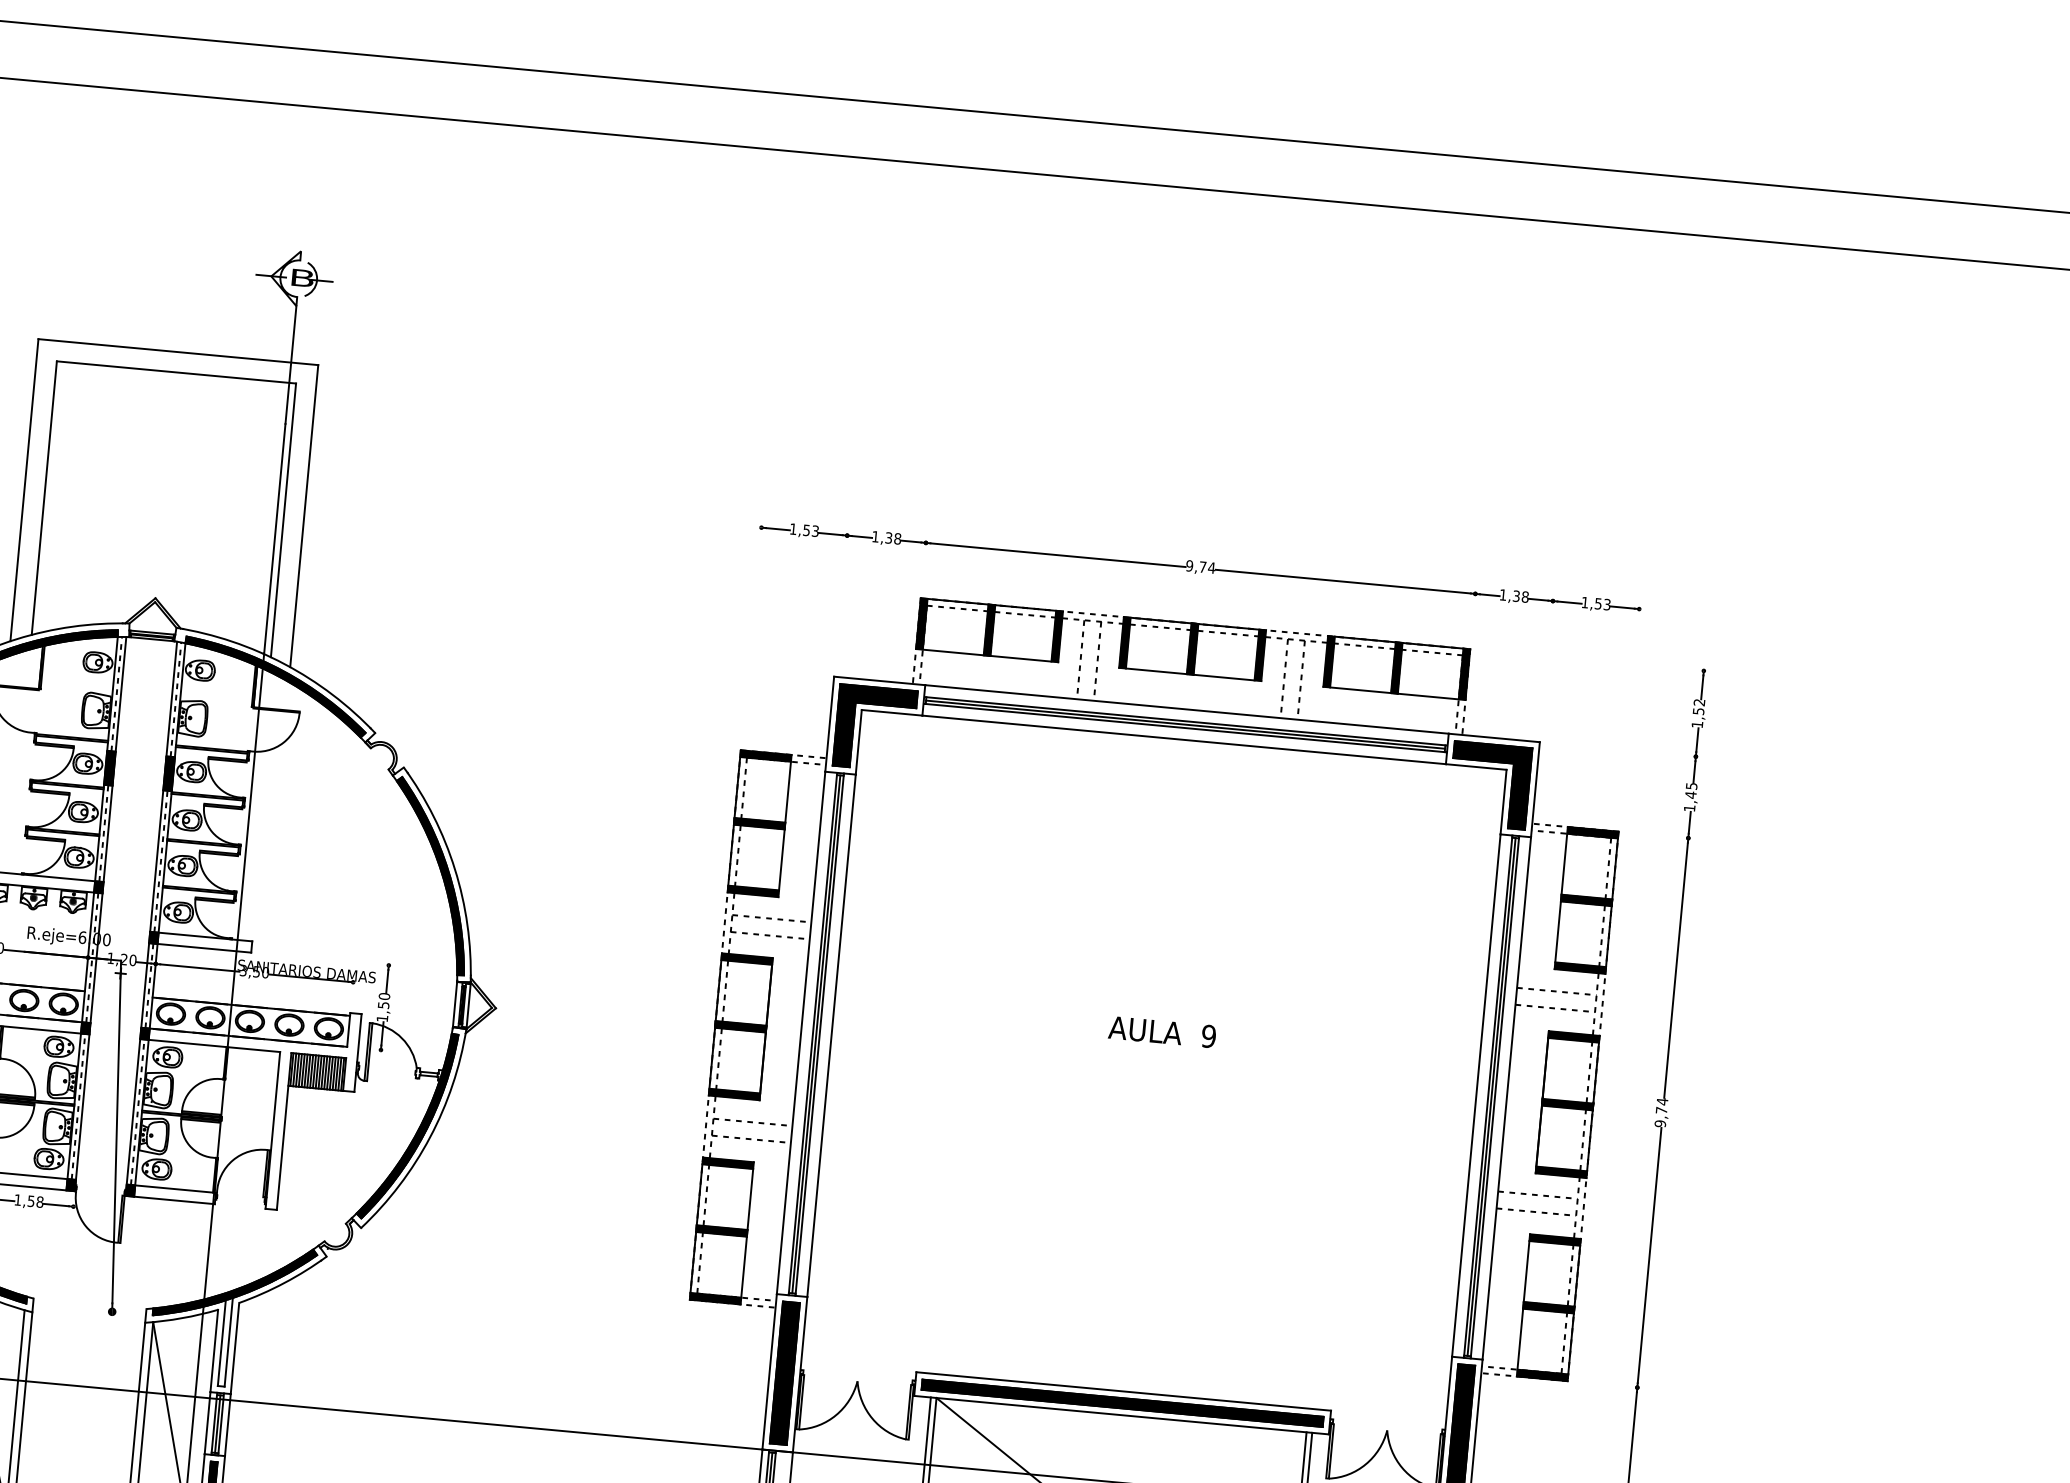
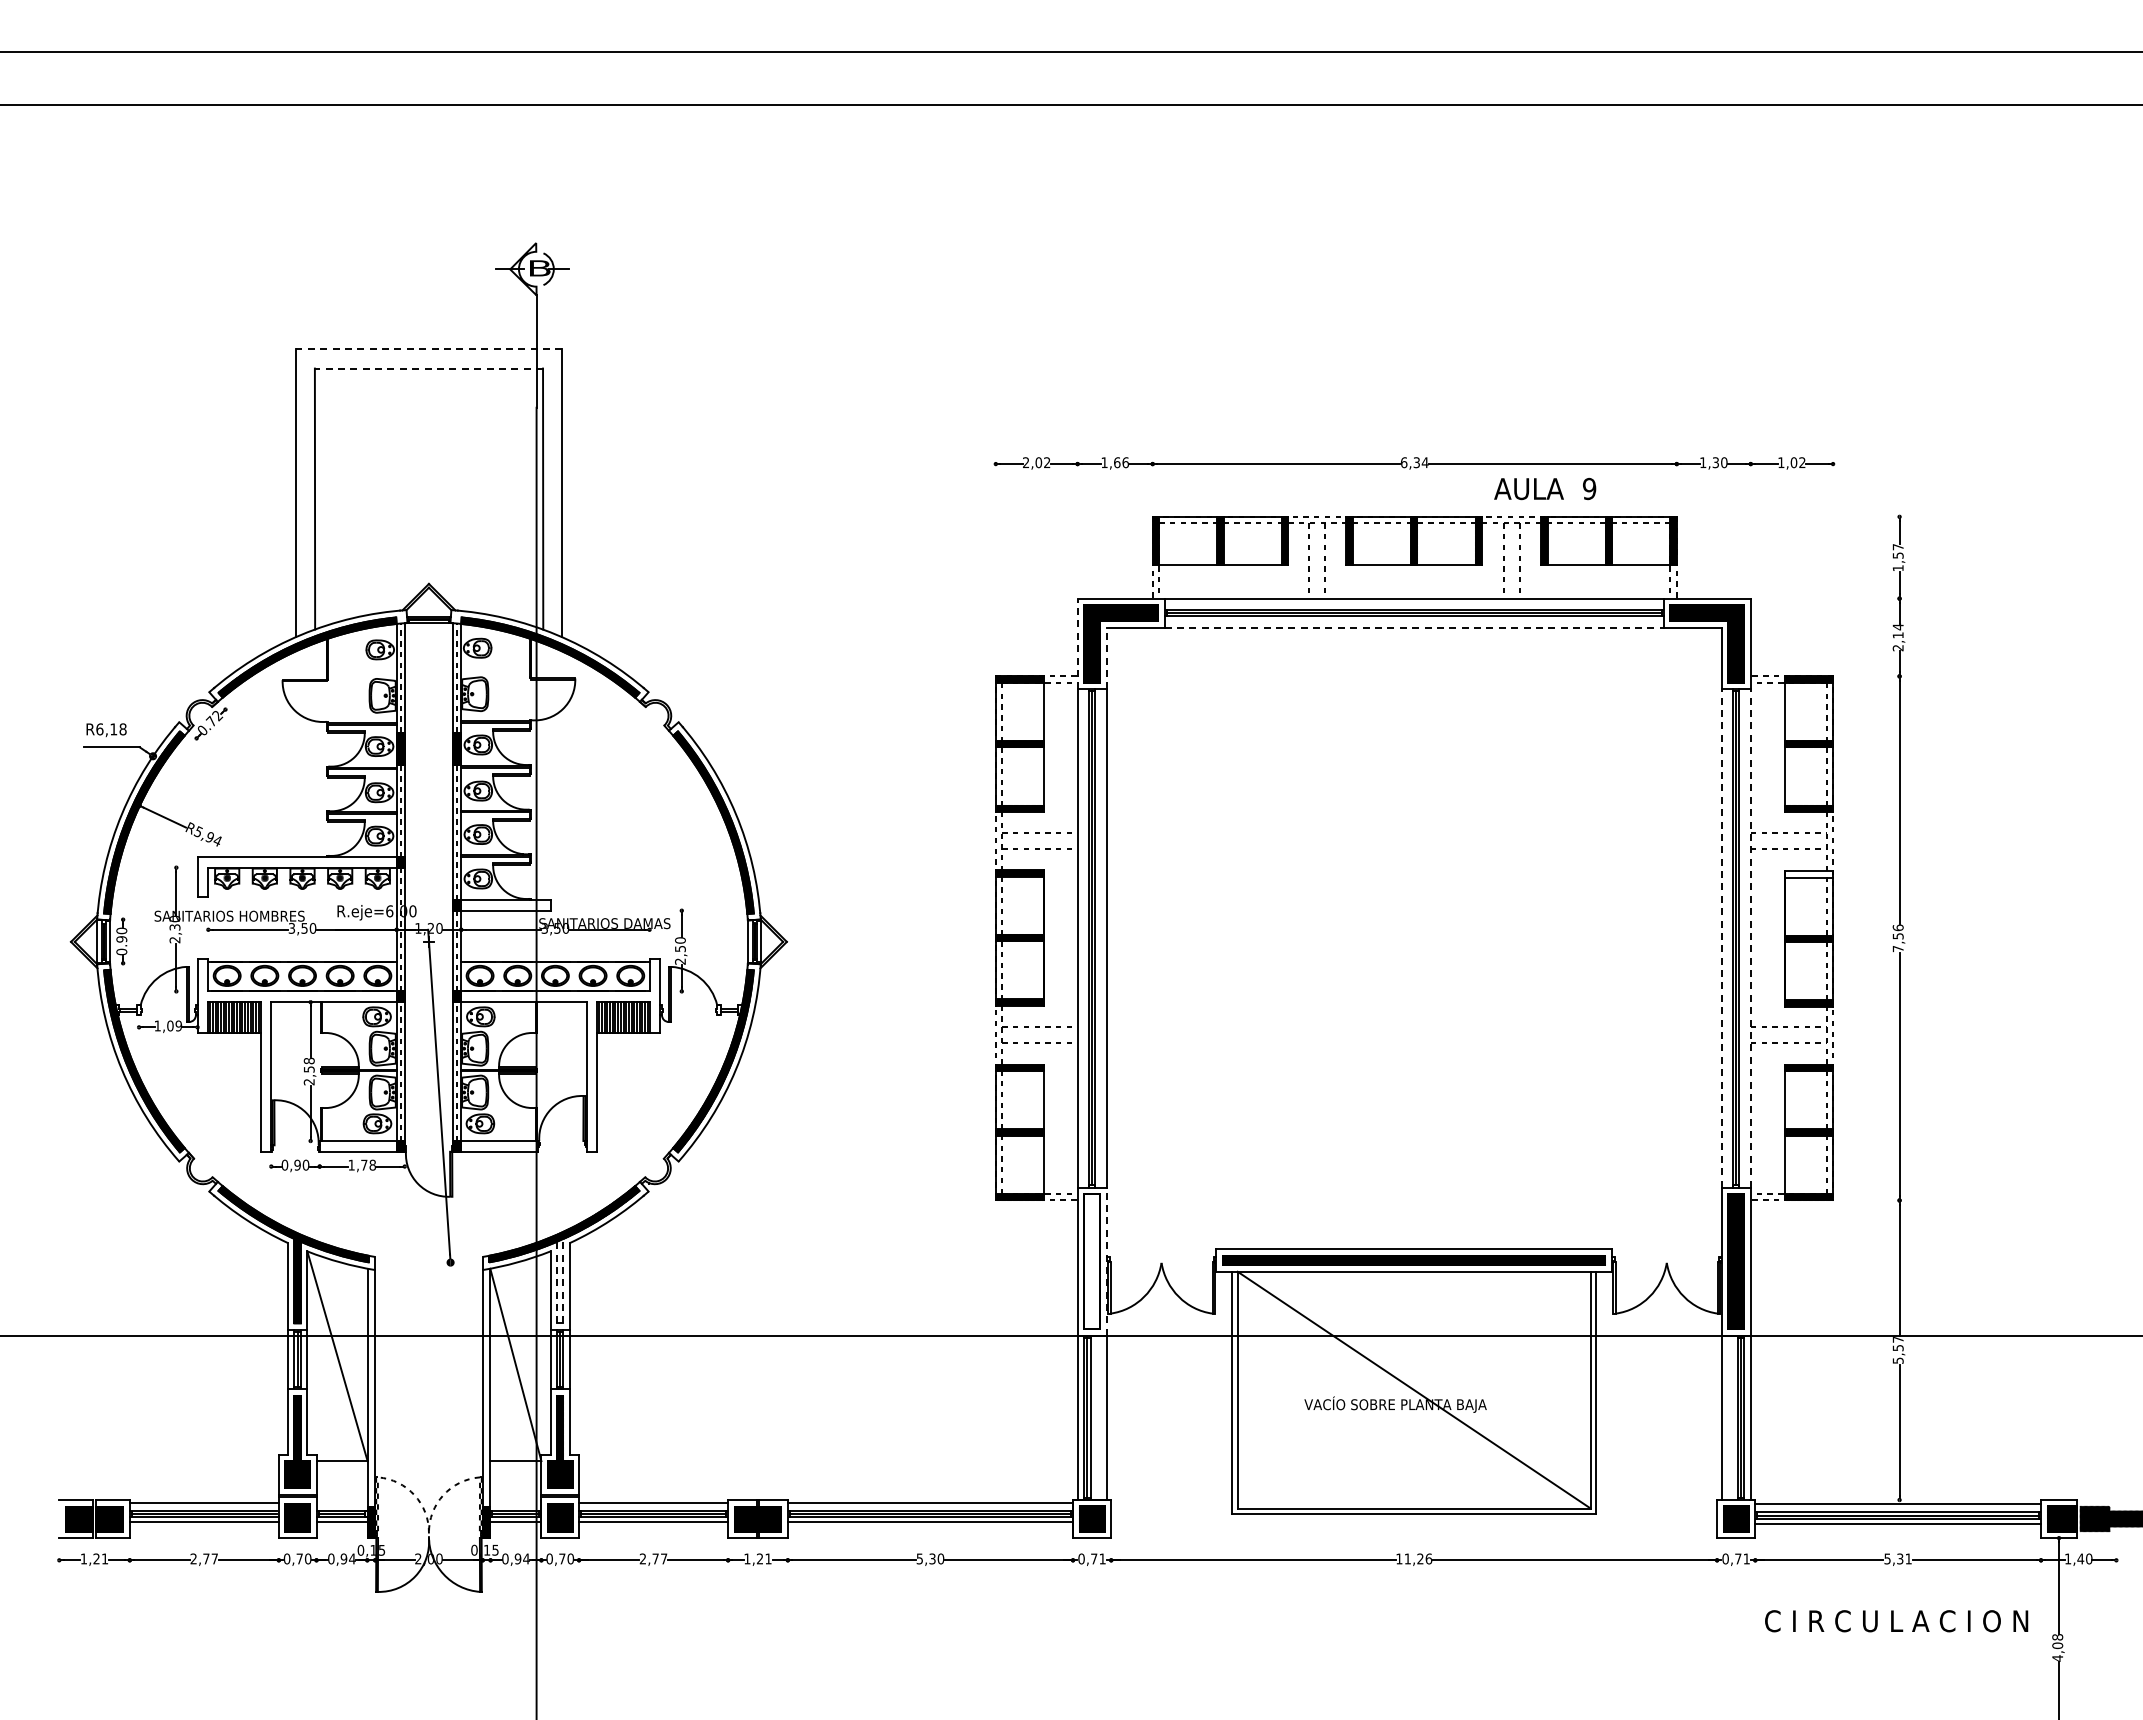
line: (177, 352) -> (428, 349), solid -> dashed
line: (175, 372) -> (428, 368), solid -> dashed
text: (804, 529) -> (1036, 462), 1,53 -> 2,02
text: (893, 538) -> (1121, 462), 1,38 -> 1,66
text: (1195, 566) -> (1409, 462), 9,74 -> 6,34
text: (1525, 596) -> (1724, 462), 1,38 -> 1,30
text: (1602, 604) -> (1797, 462), 1,53 -> 1,02
text: (1698, 702) -> (1897, 547), 1,52 -> 1,57
line: (829, 723) -> (1077, 643), solid -> dashed
line: (1184, 739) -> (1414, 627), solid -> dashed
line: (858, 742) -> (1106, 658), solid -> dashed
text: (1689, 797) -> (1897, 637), 1,45 -> 2,14
text: (382, 1018) -> (680, 961), 1,50 -> 2,50
text: (1162, 1031) -> (1545, 488), moved
hatch: (1573, 1037) -> (1808, 874), removed
line: (1476, 1094) -> (1721, 937), solid -> dashed
line: (1506, 1097) -> (1750, 937), solid -> dashed
text: (1660, 1112) -> (1897, 938), 9,74 -> 7,56
text: (31, 1201) -> (364, 1165), 1,58 -> 1,78
line: (228, 1341) -> (563, 1280), solid -> dashed
line: (222, 1343) -> (557, 1282), solid -> dashed
hatch: (785, 1373) -> (1092, 1261), removed
line: (799, 1374) -> (1106, 1261), solid -> dashed

